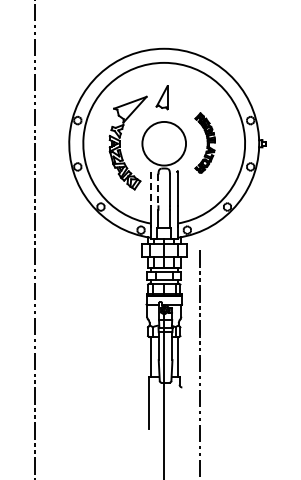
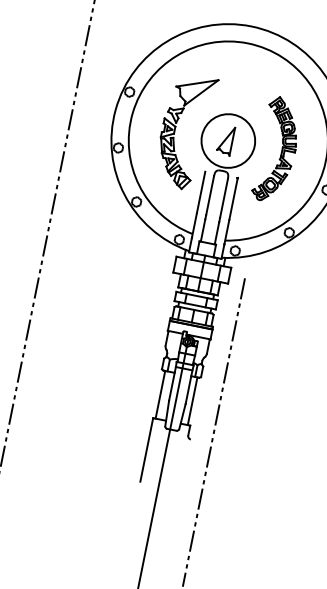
part: (161, 97) -> (225, 140), moved
part: (205, 142) -> (278, 149), size x1.43
line: (150, 189) -> (200, 192), dashed -> solid
line: (158, 190) -> (210, 196), dashed -> solid

